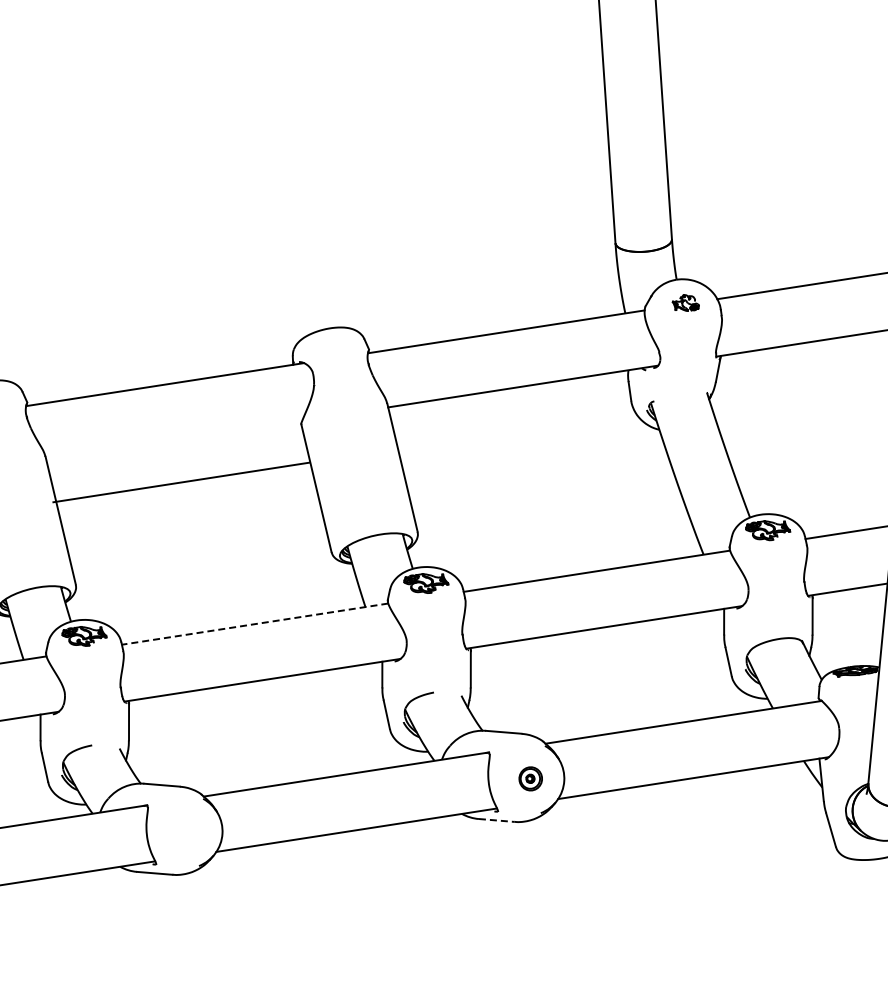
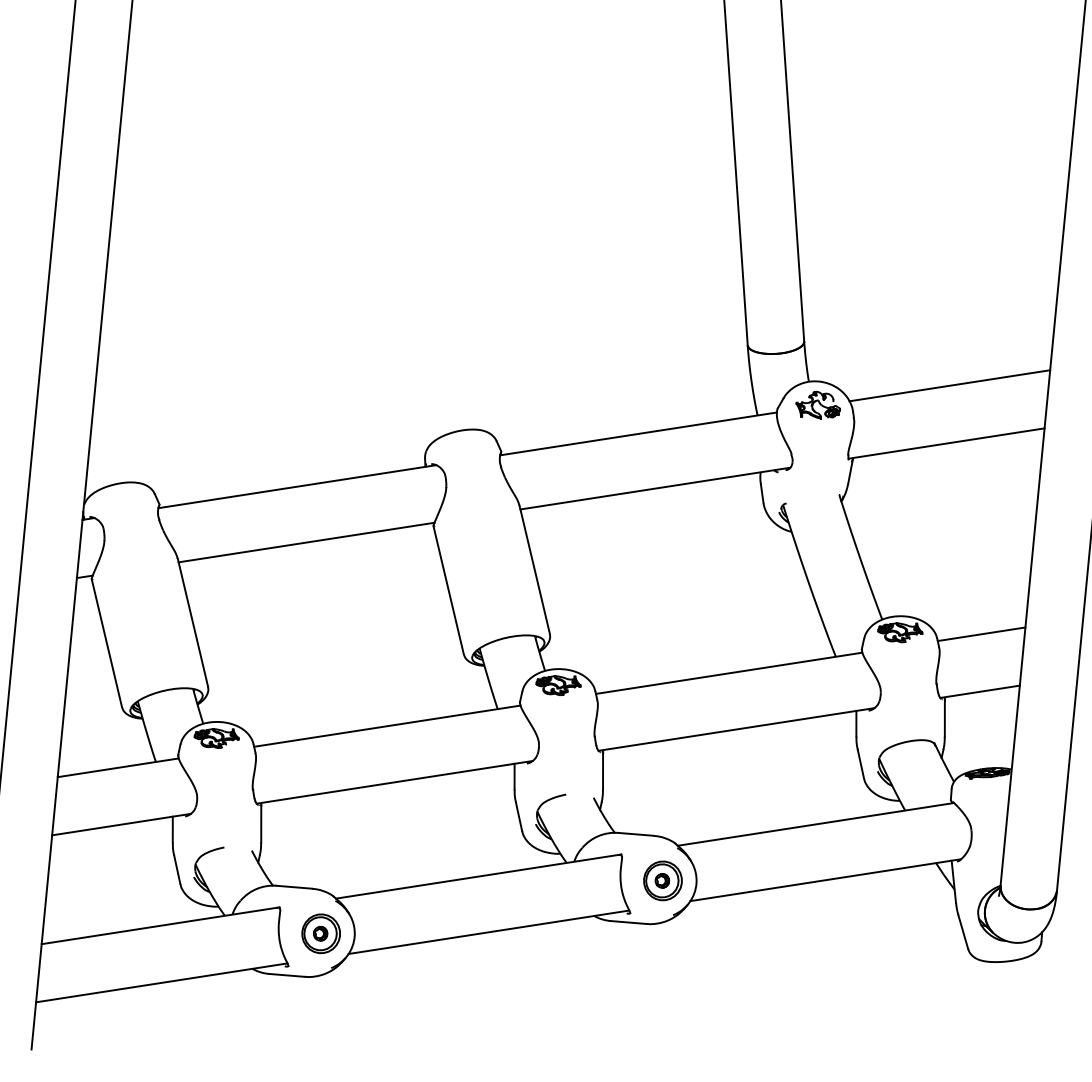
part: (685, 302) -> (817, 404), size x1.67
line: (181, 482) -> (306, 542), moved
line: (255, 624) -> (387, 726), dashed -> solid
part: (530, 778) -> (662, 880), size x1.67
line: (496, 820) -> (628, 922), dashed -> solid
part: (188, 831) -> (320, 933), added

